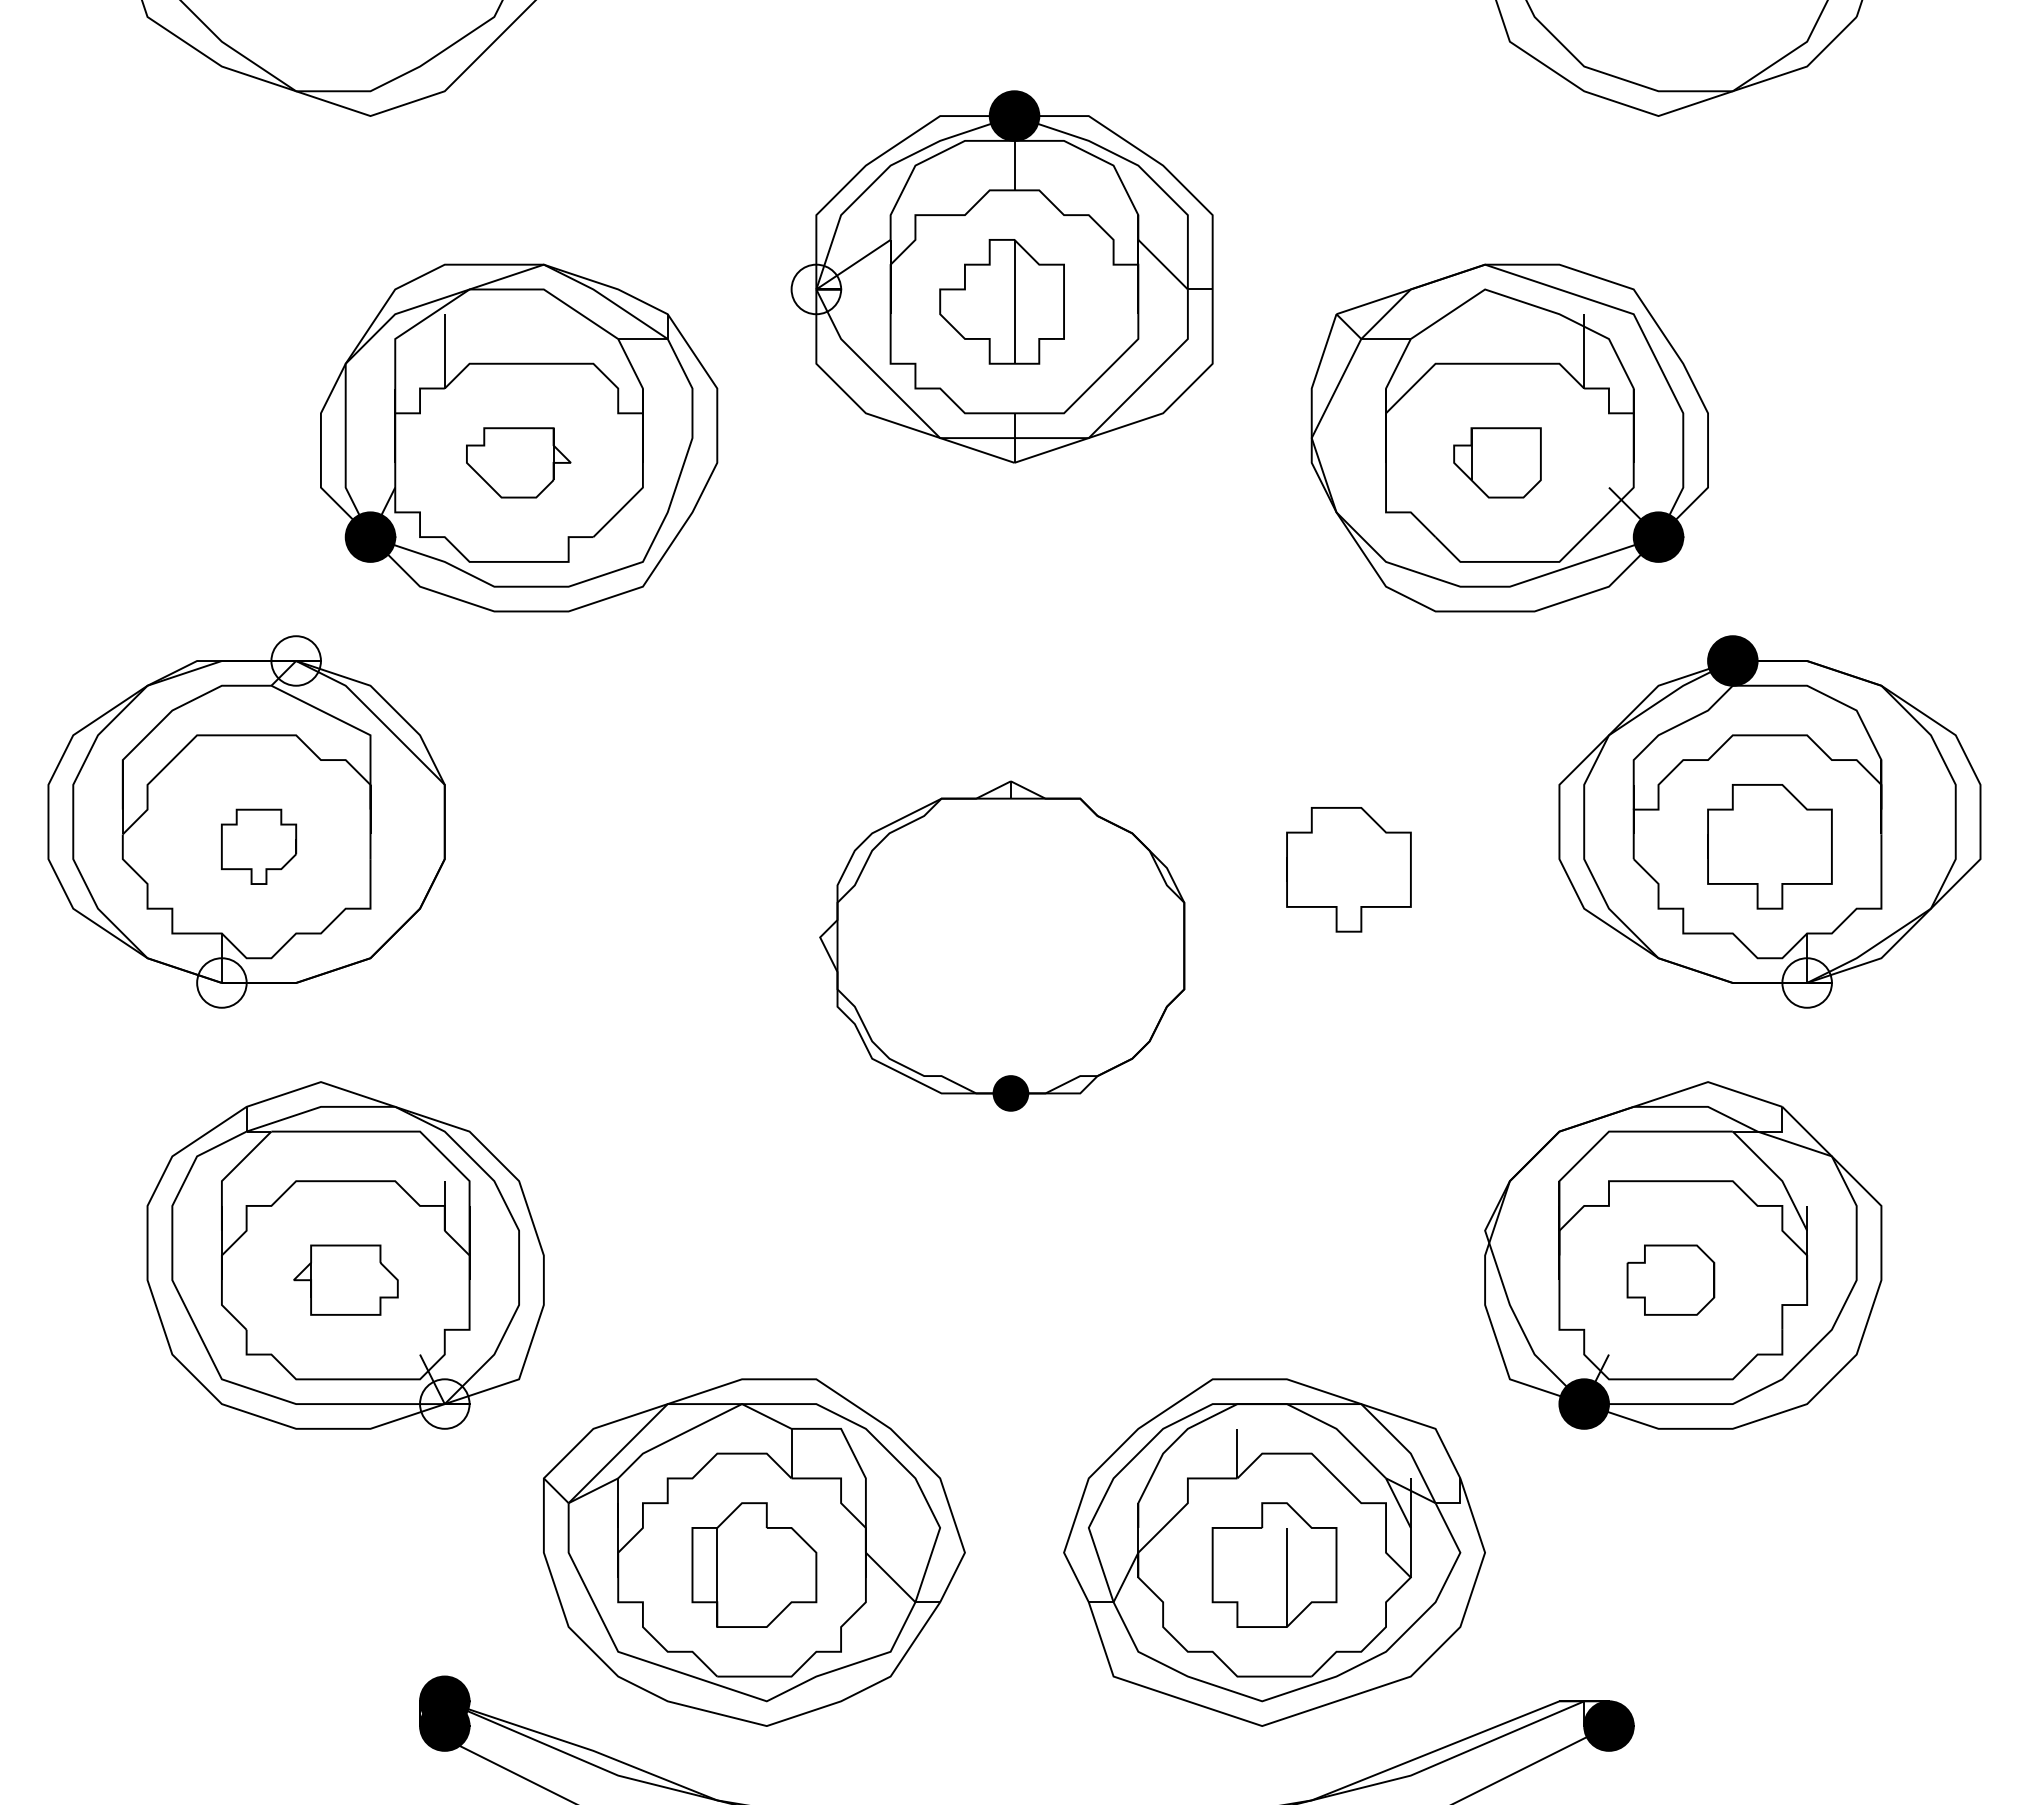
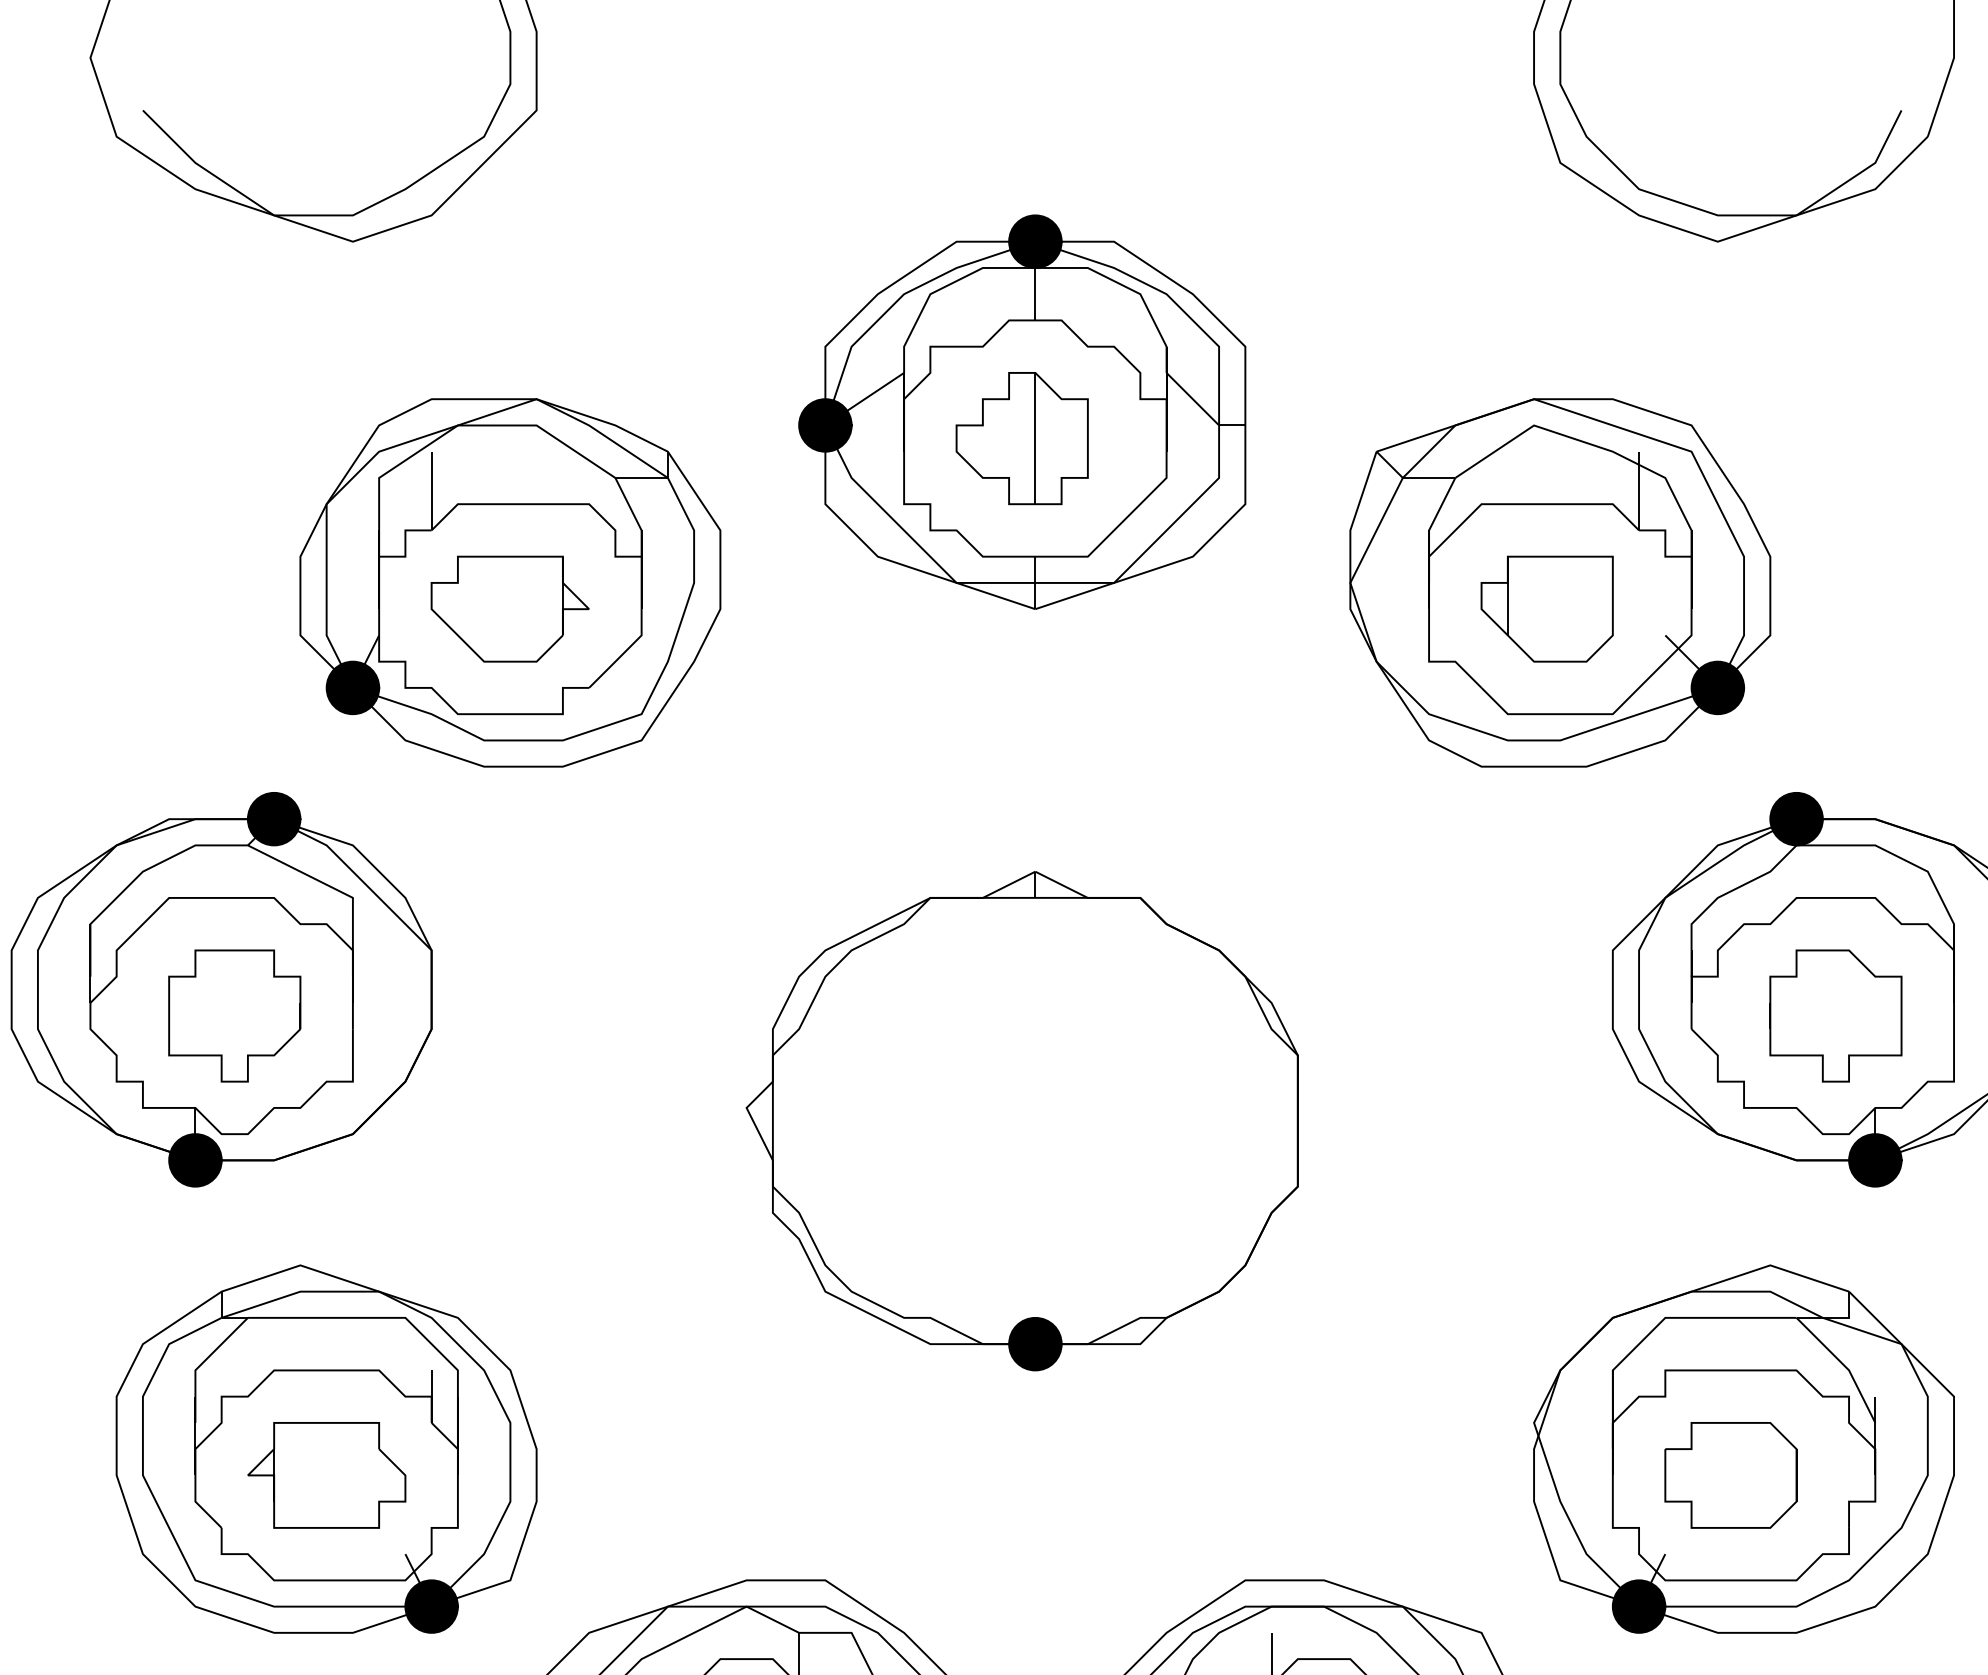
fill: (816, 289) -> (825, 425), added
part: (518, 462) -> (509, 608), size x1.43
part: (1497, 462) -> (1547, 608), size x1.43
fill: (295, 660) -> (273, 818), added
part: (258, 846) -> (234, 1015), size x1.67
part: (1348, 869) -> (1389, 1040), removed
part: (1002, 946) -> (1022, 1121), size x1.43
fill: (221, 982) -> (195, 1159), added
fill: (1806, 982) -> (1874, 1159), added
part: (345, 1279) -> (326, 1474), size x1.43
part: (1670, 1279) -> (1730, 1474), size x1.43
fill: (444, 1403) -> (431, 1605), added

